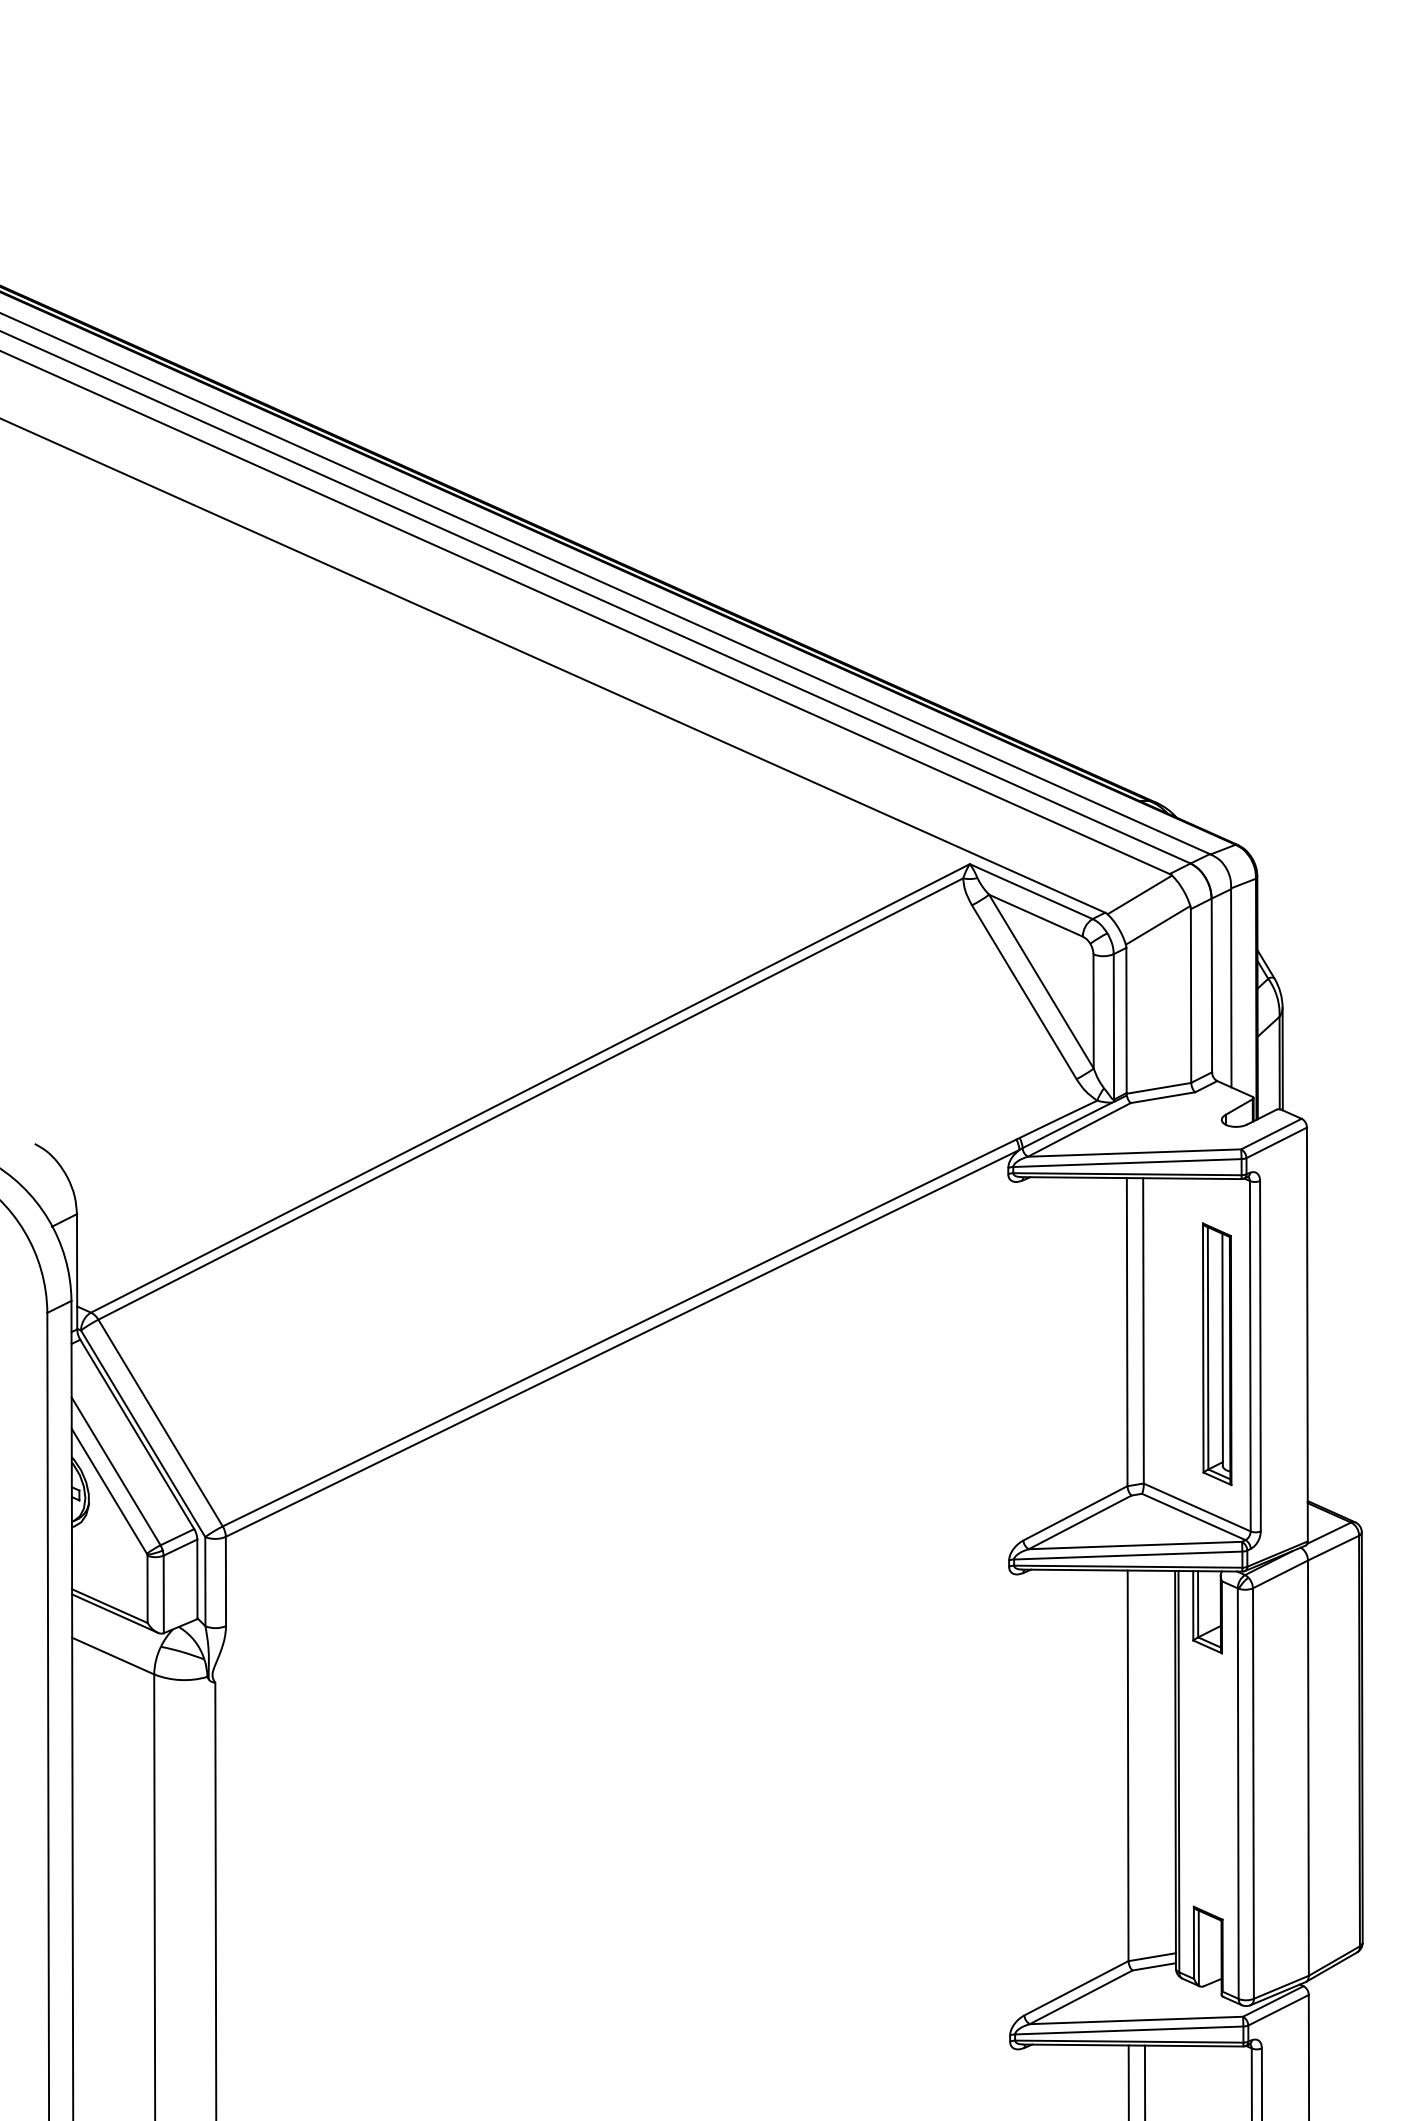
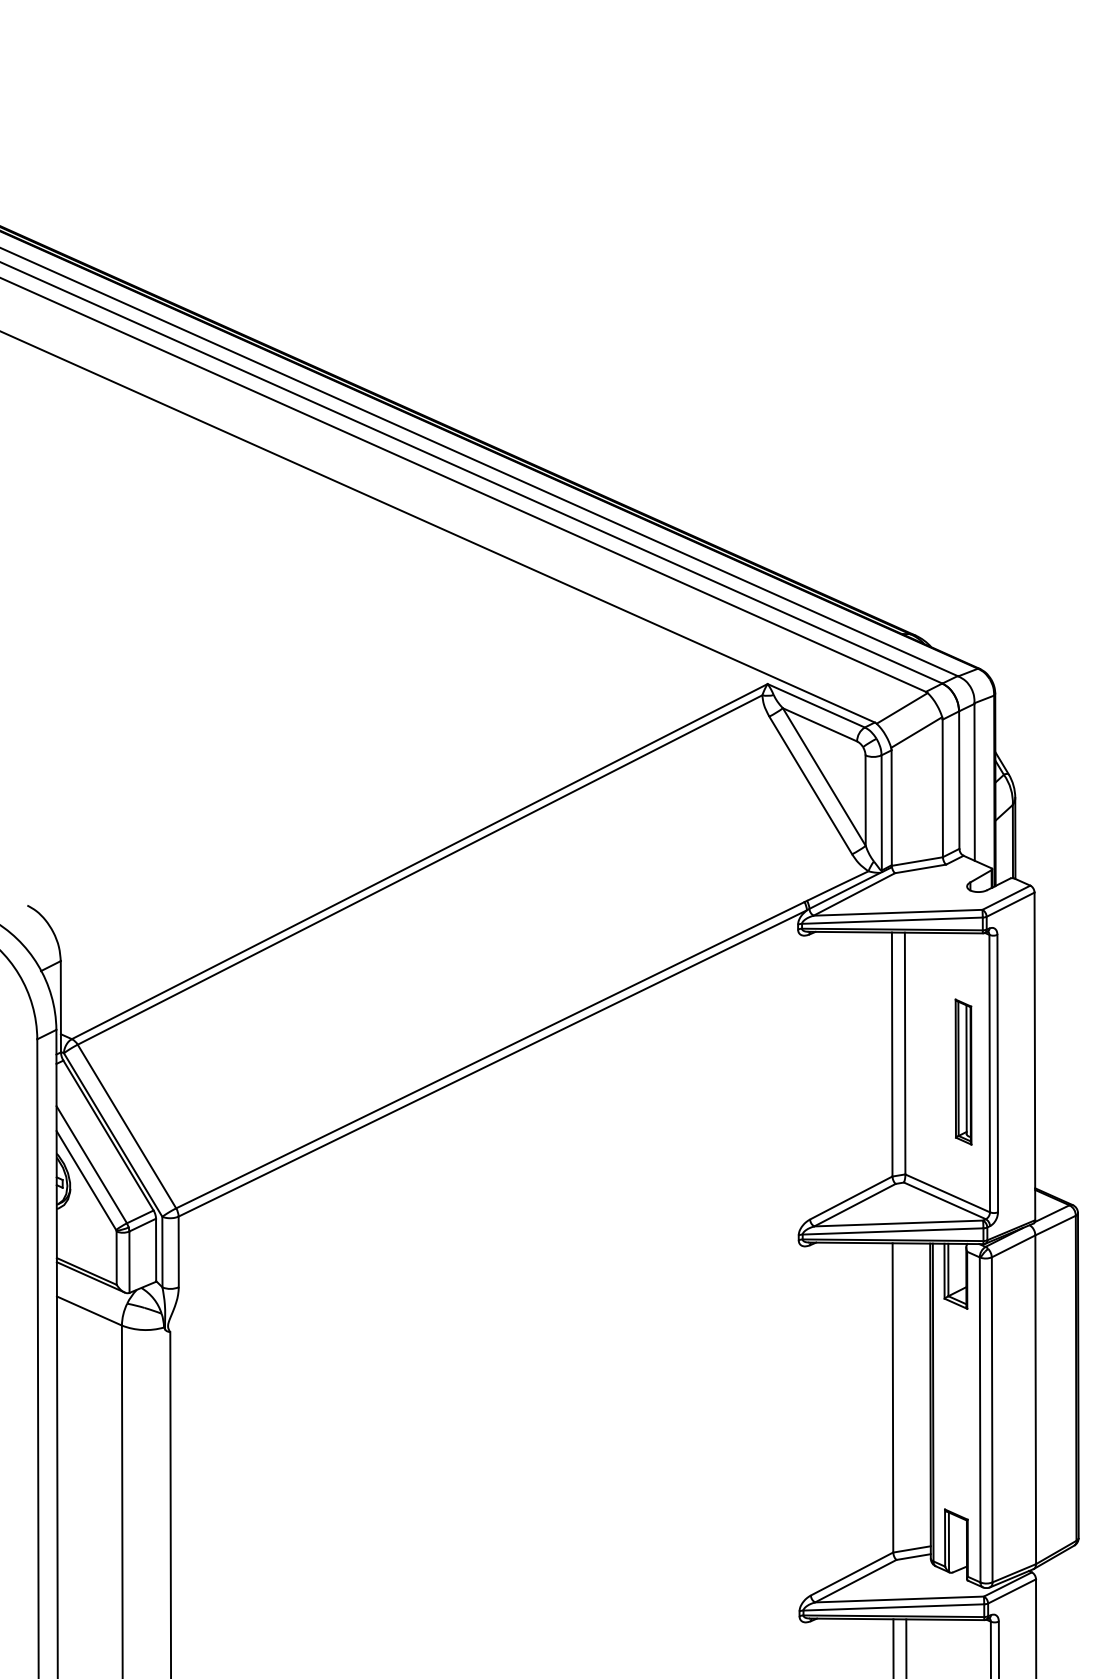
part: (1217, 1354) -> (963, 1072), size x0.7

